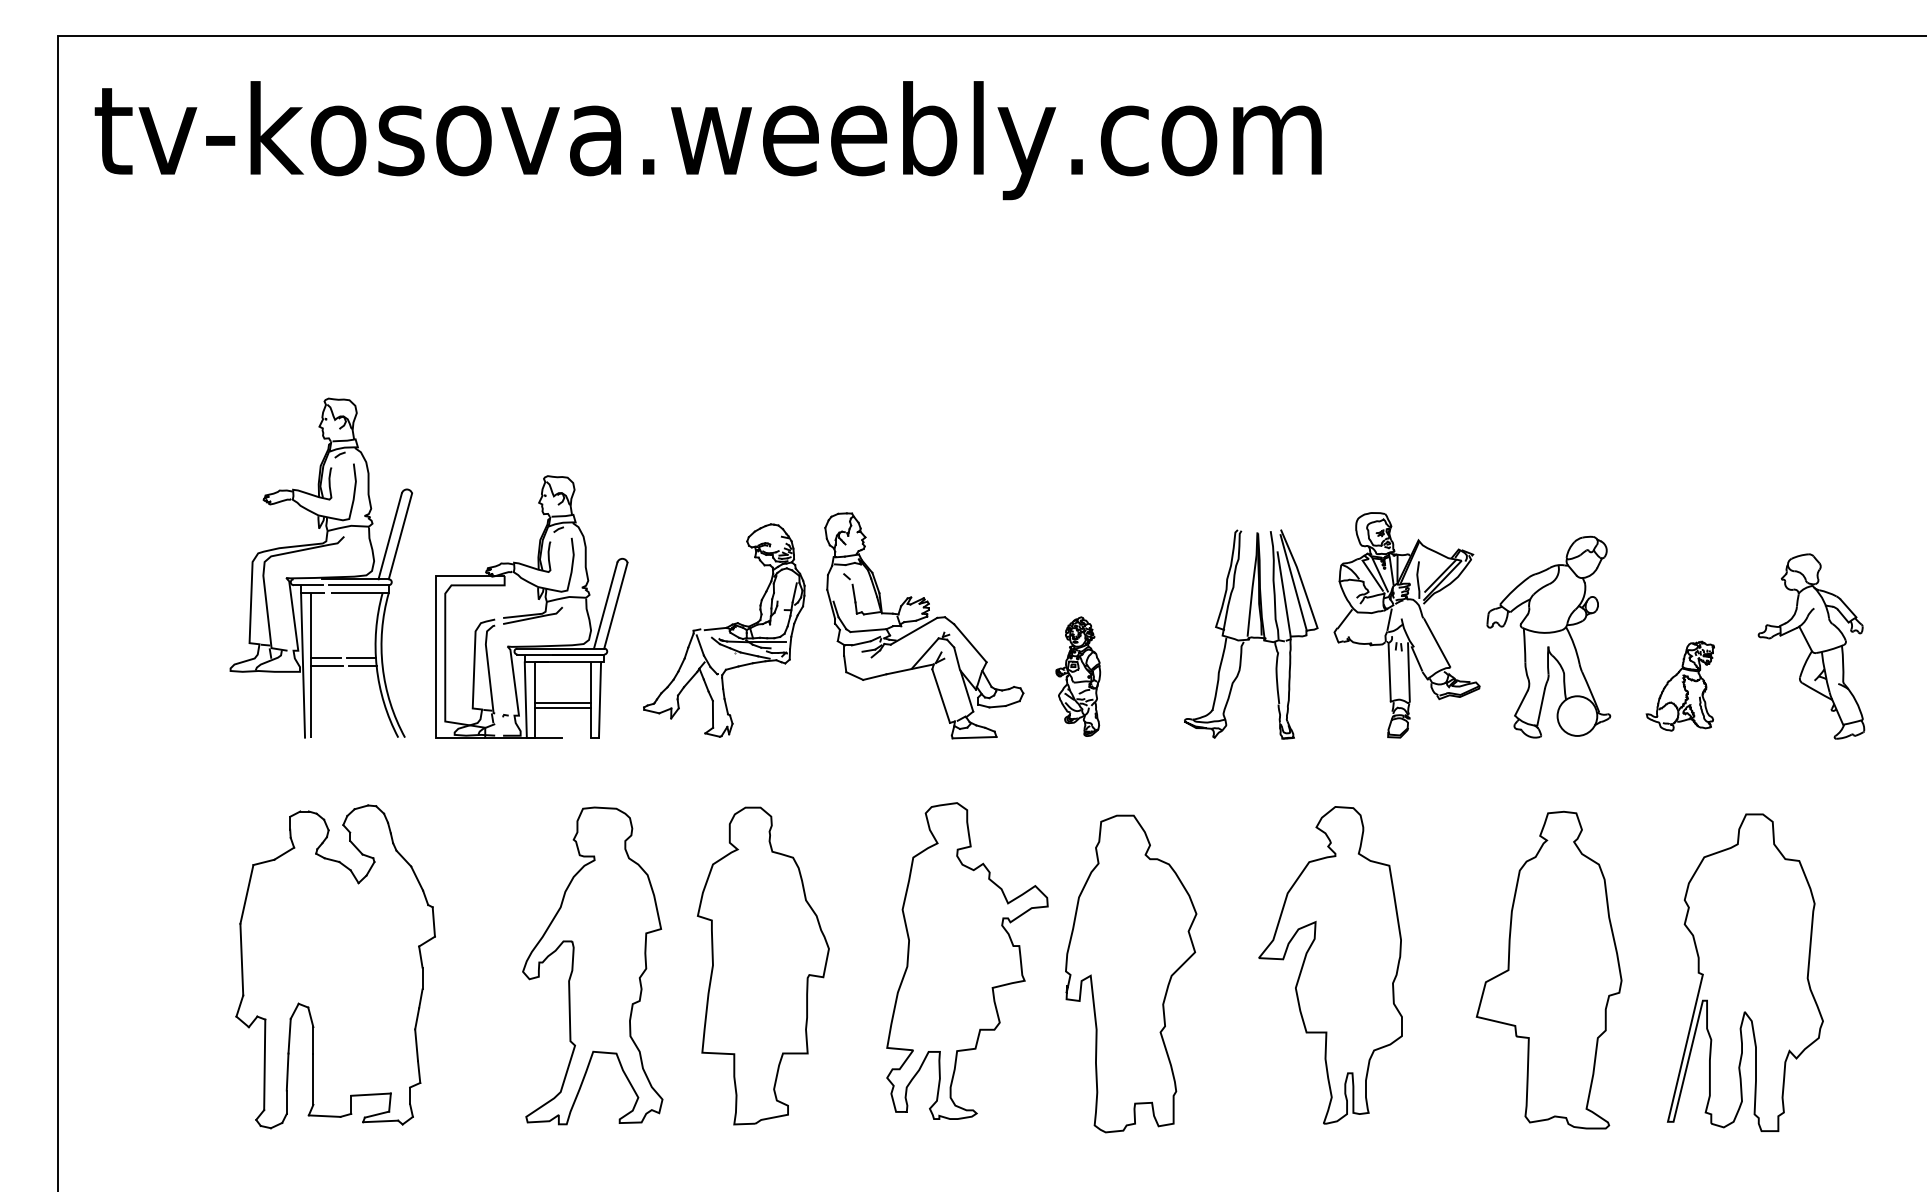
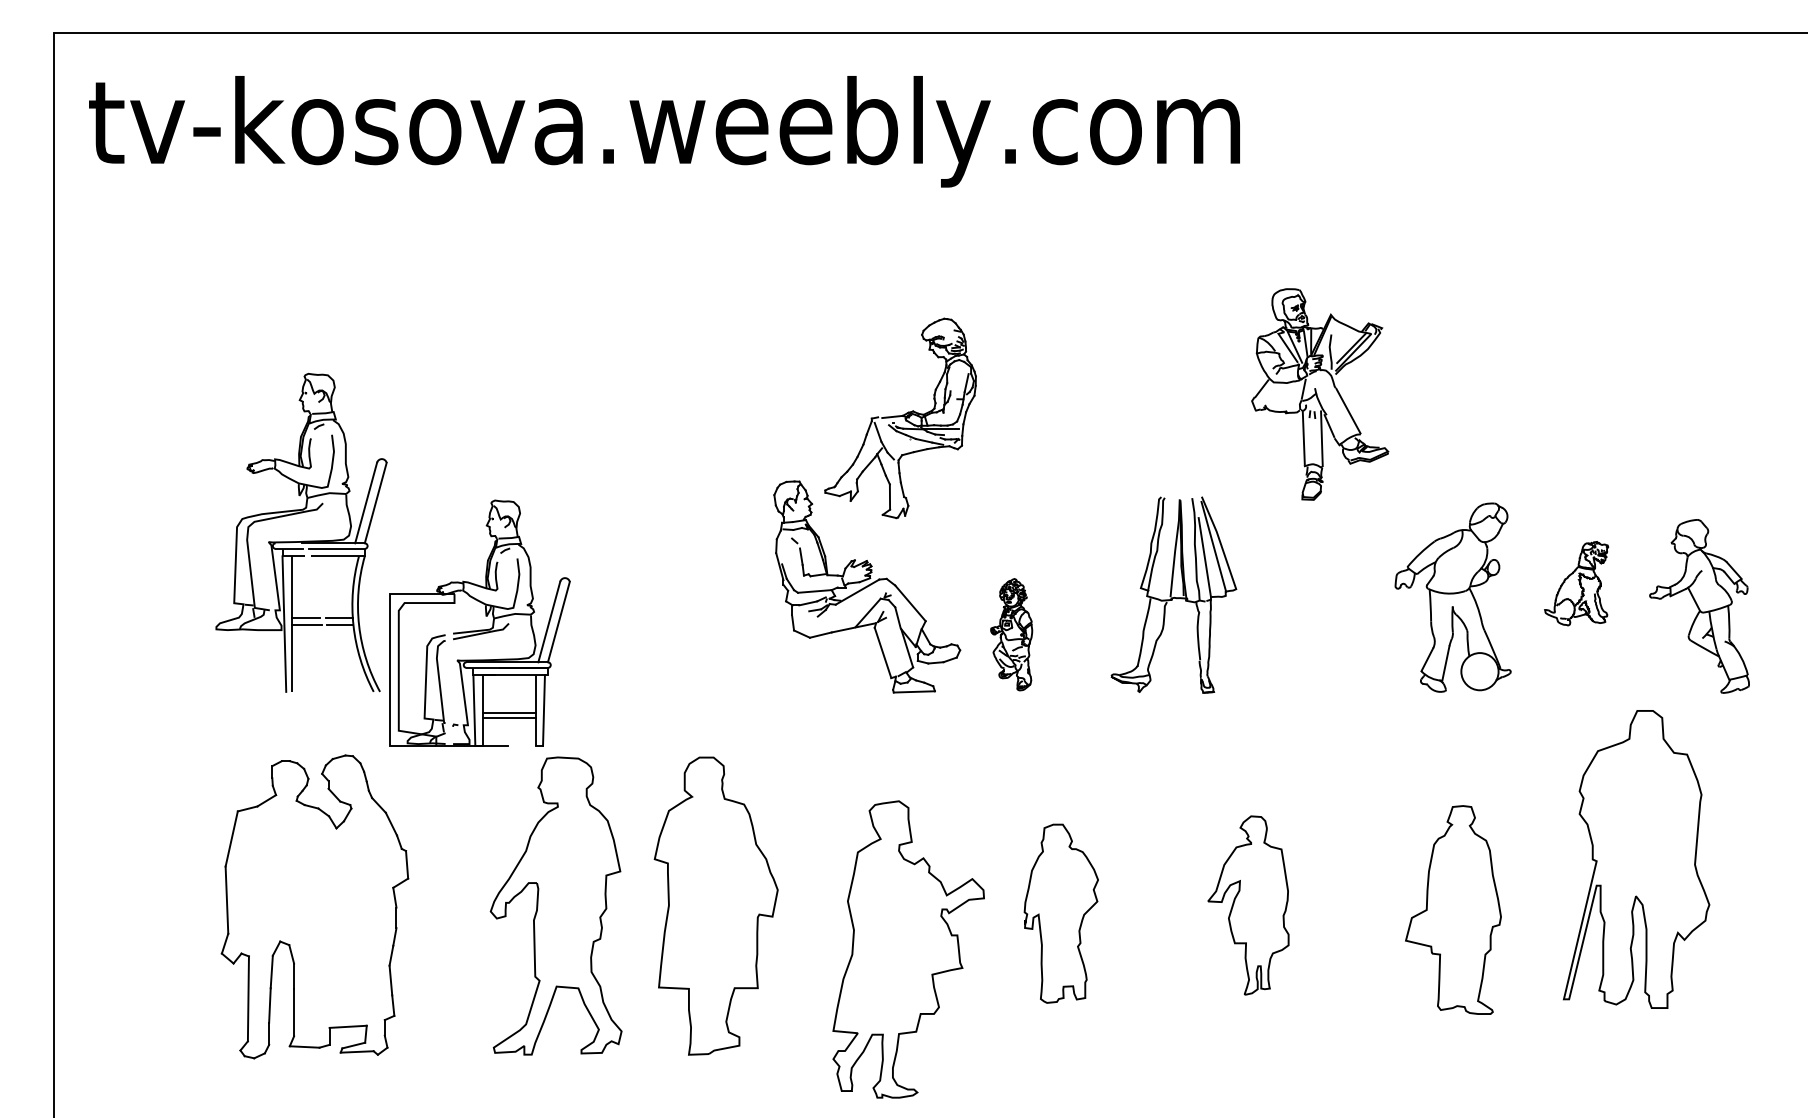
part: (531, 606) -> (479, 622), moved
part: (1407, 625) -> (1320, 394), moved
part: (724, 630) -> (900, 418), moved
part: (1680, 686) -> (1576, 583), moved
part: (967, 961) -> (908, 949), moved
part: (1330, 965) -> (1248, 905), size x0.6
part: (1549, 969) -> (1453, 909), size x0.7
part: (1745, 972) -> (1636, 859), moved
part: (1131, 973) -> (1061, 913), size x0.6

